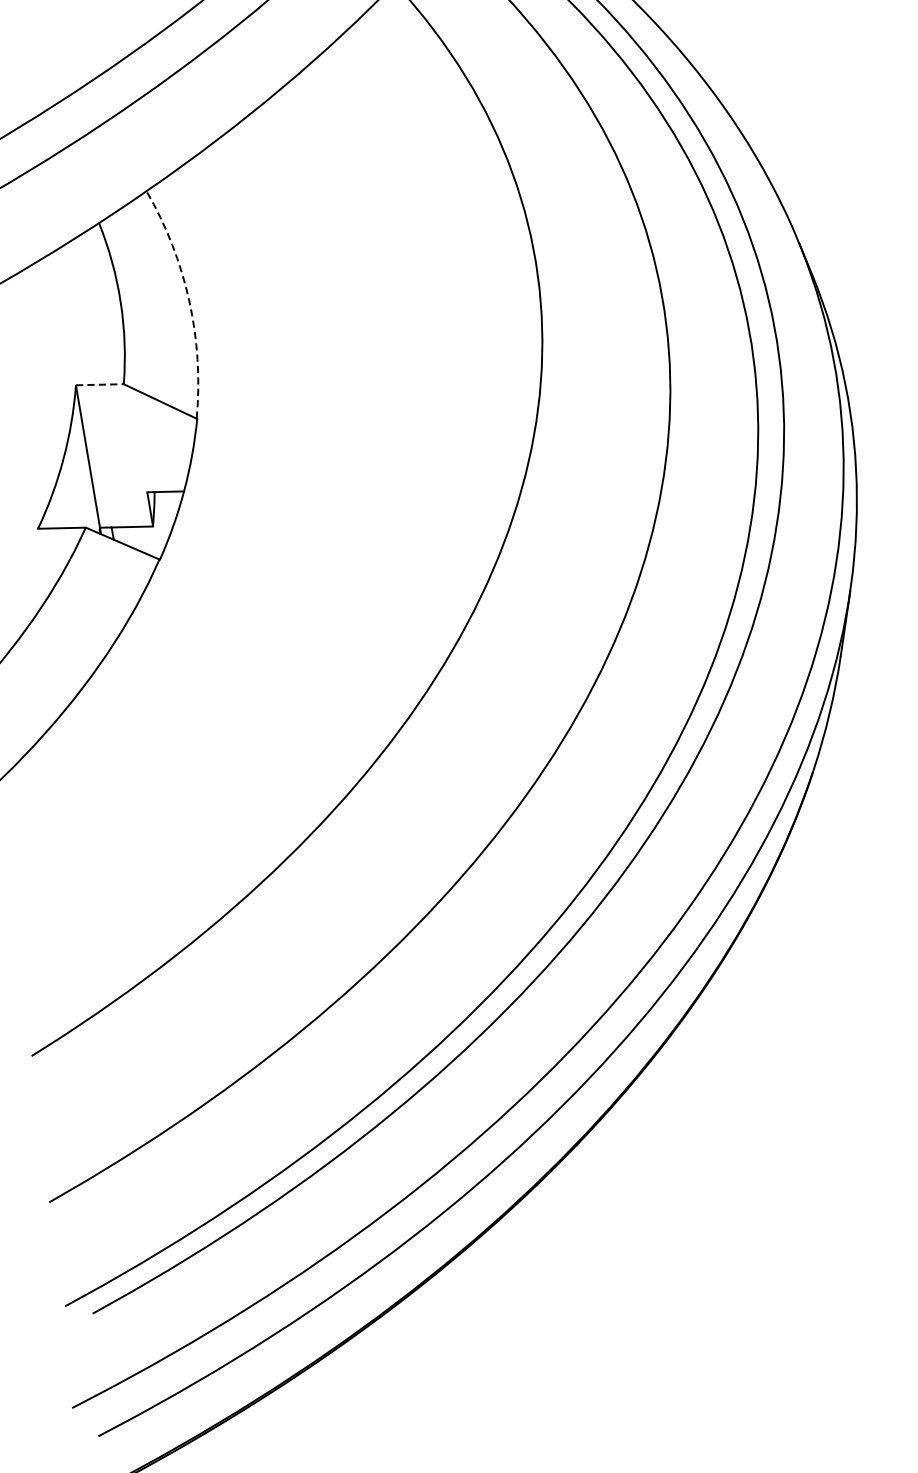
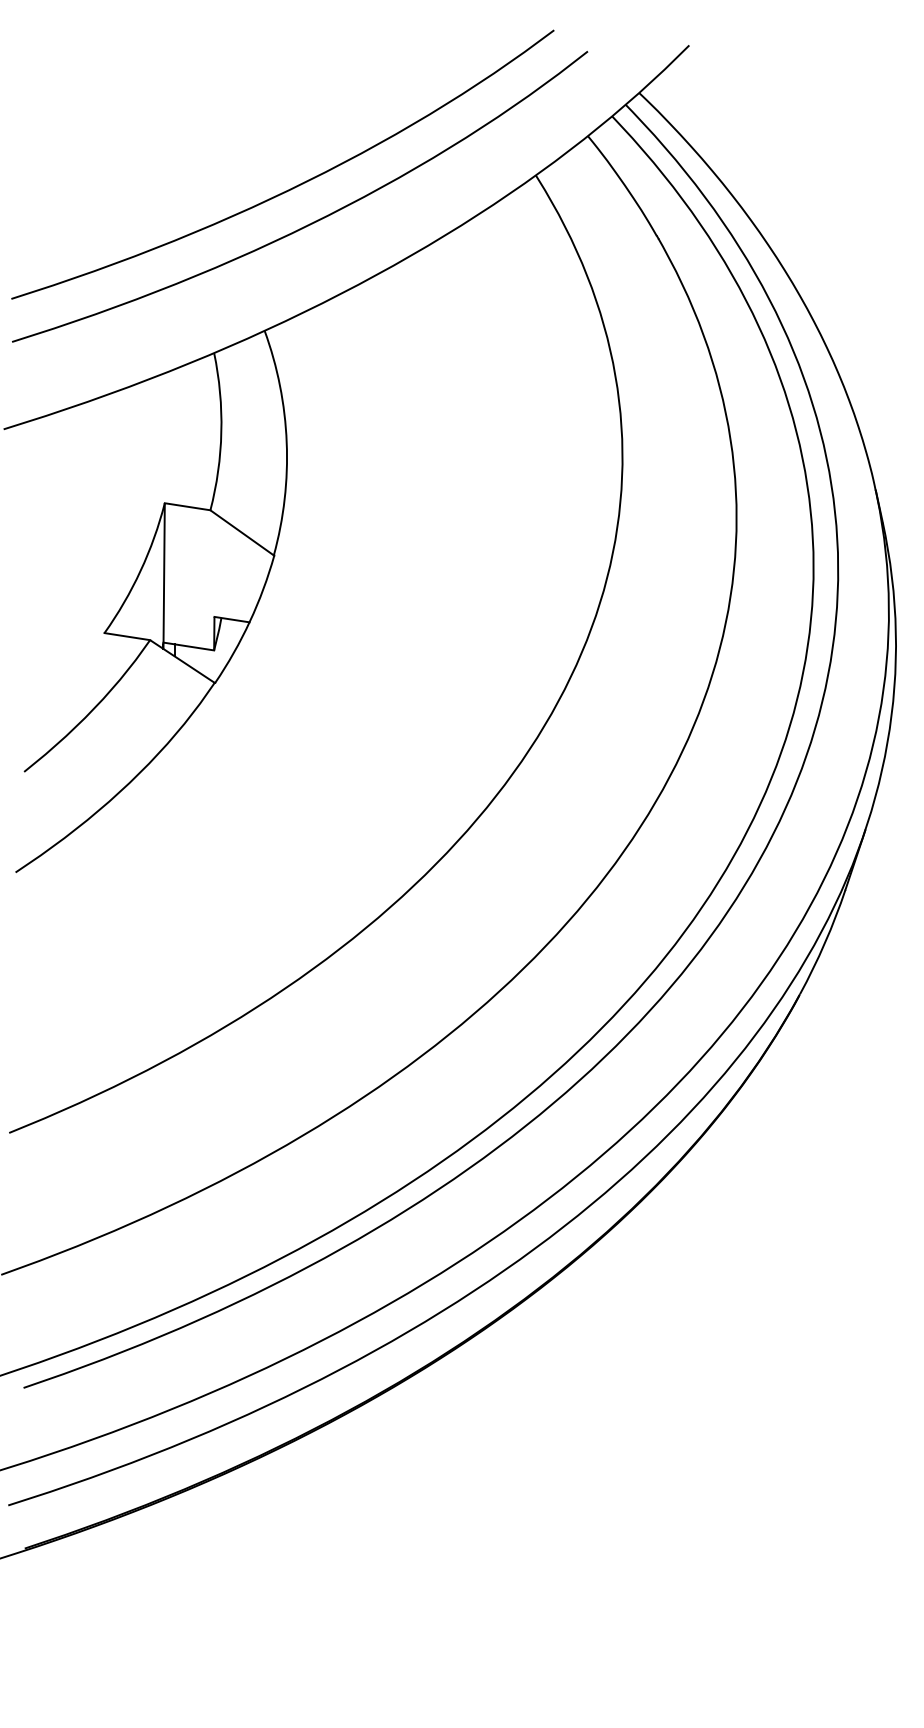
arc: (189, 301) -> (286, 442), dashed -> solid
line: (100, 384) -> (188, 506), dashed -> solid

